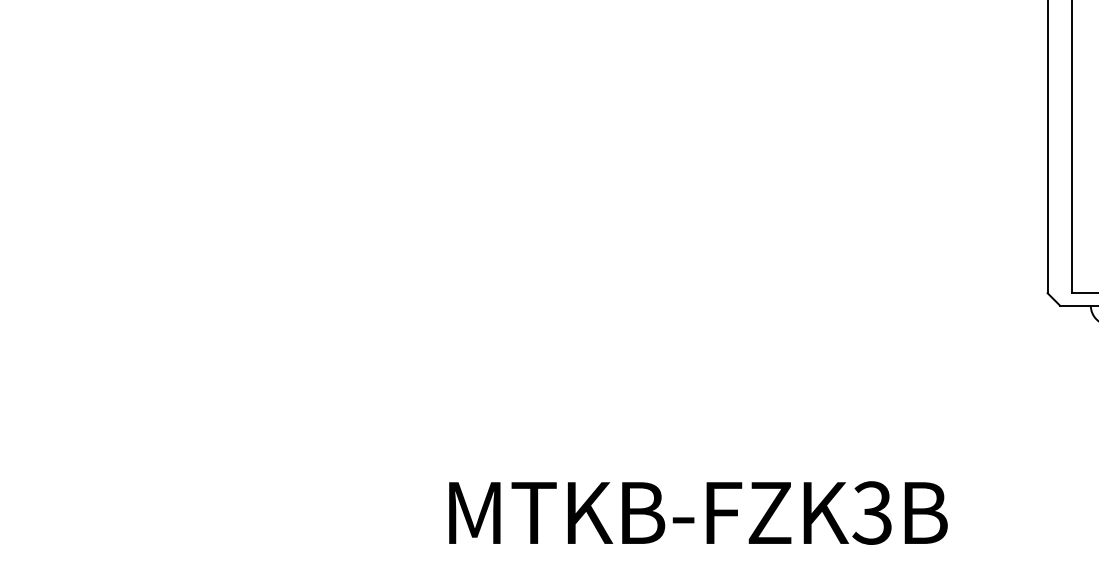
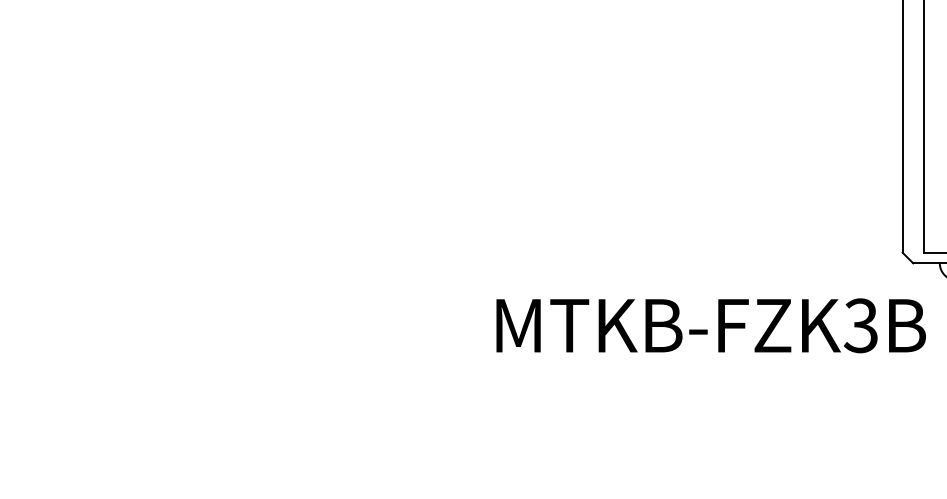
text: (698, 512) -> (711, 325), moved

